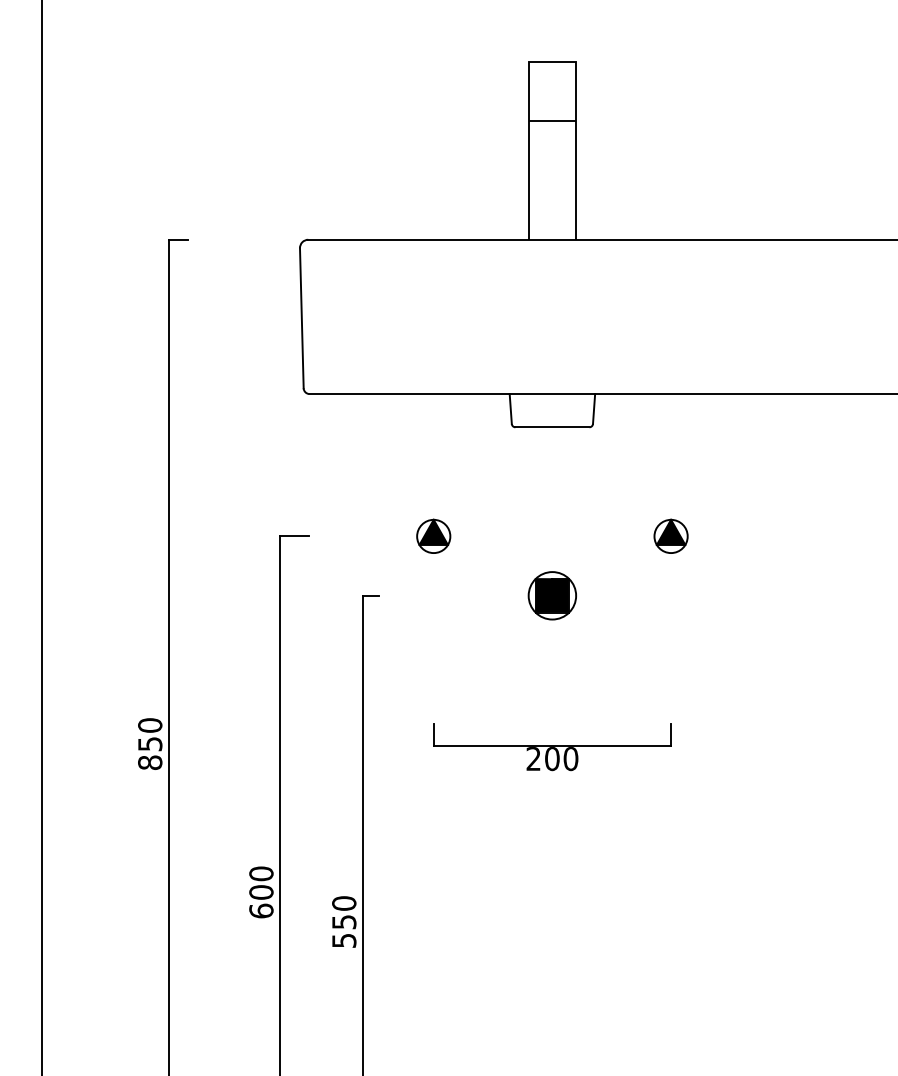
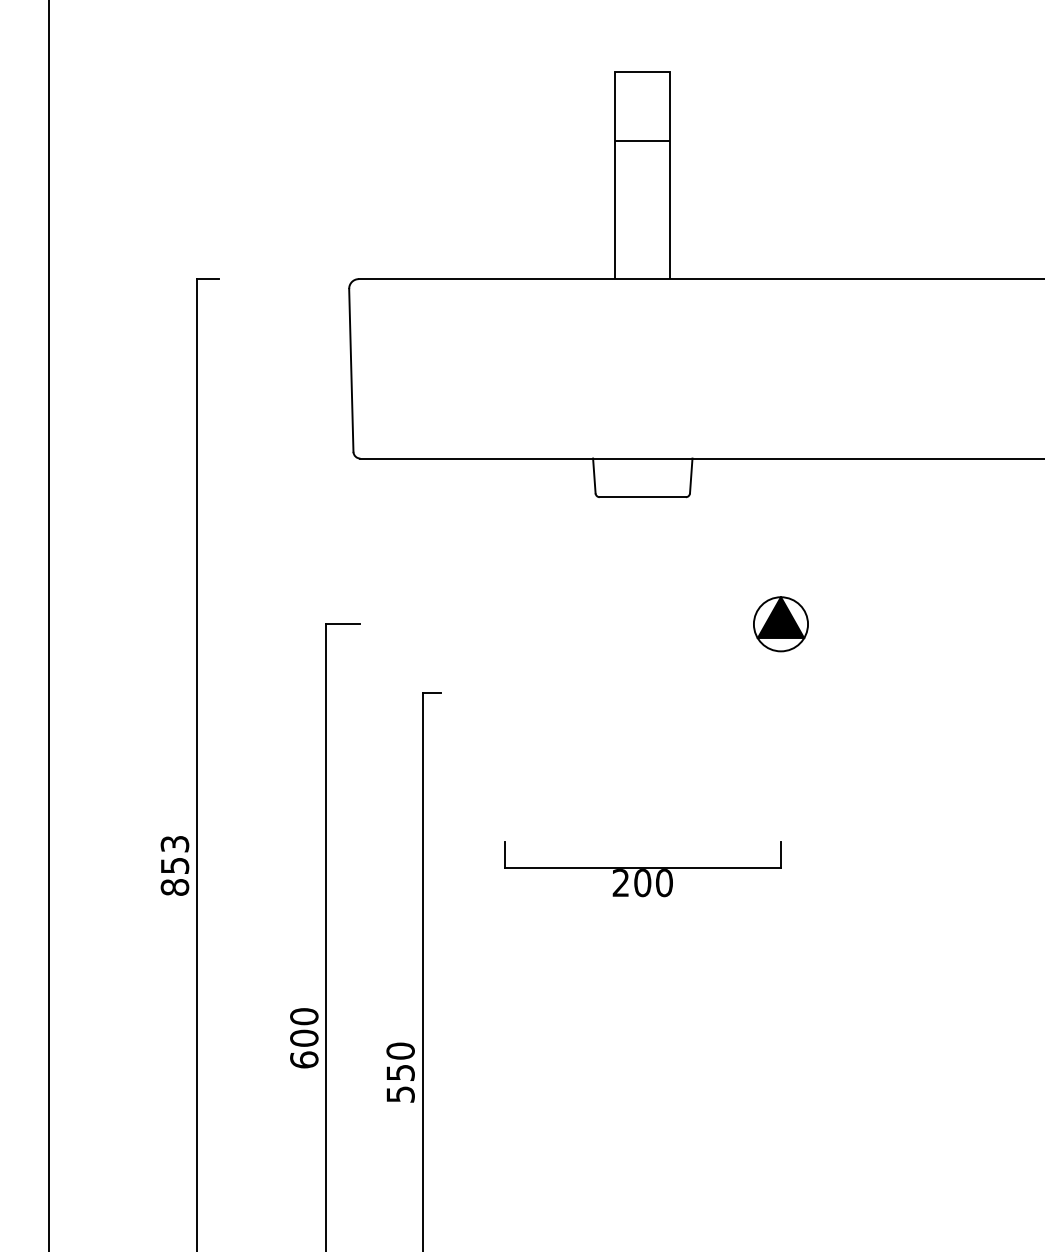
part: (433, 535) -> (504, 623), removed
part: (670, 535) -> (780, 623), size x1.4
part: (552, 595) -> (642, 692), removed
text: (149, 724) -> (174, 843), 850 -> 853

